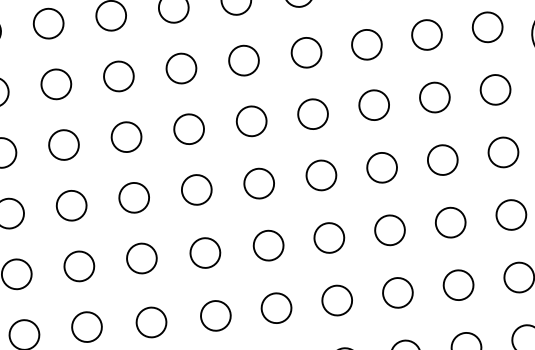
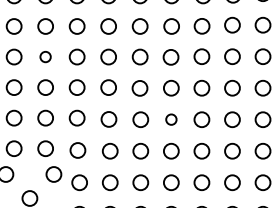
circle: (63, 143) -> (45, 56), size x0.7
circle: (329, 237) -> (171, 119), size x0.7

